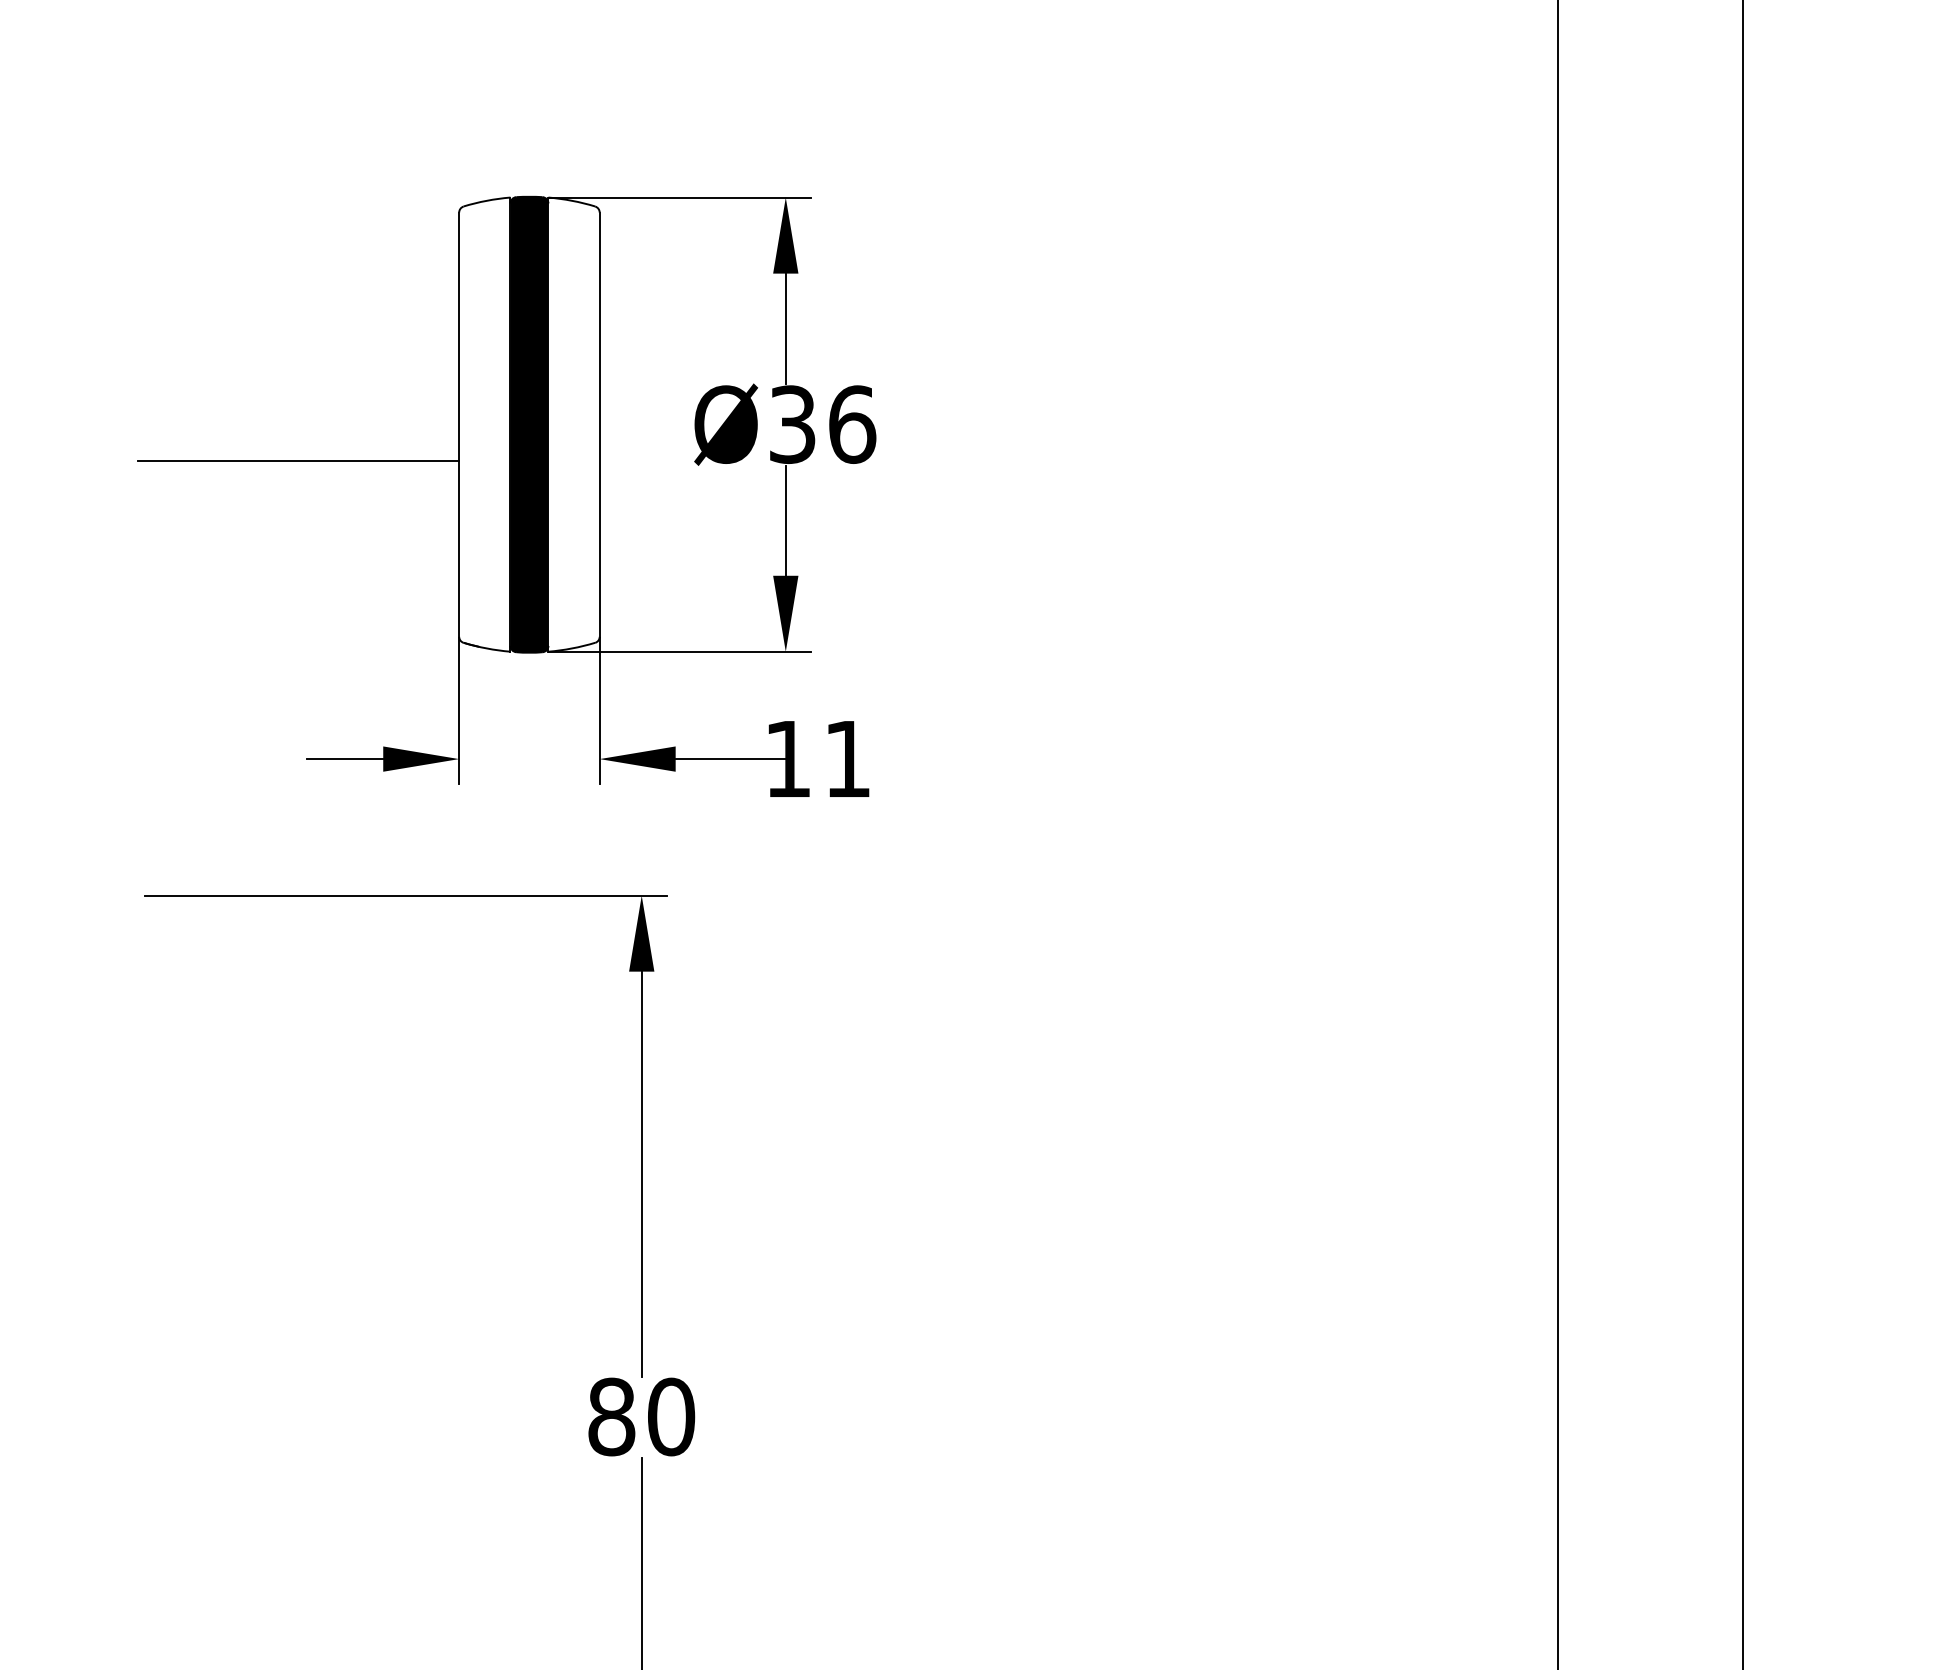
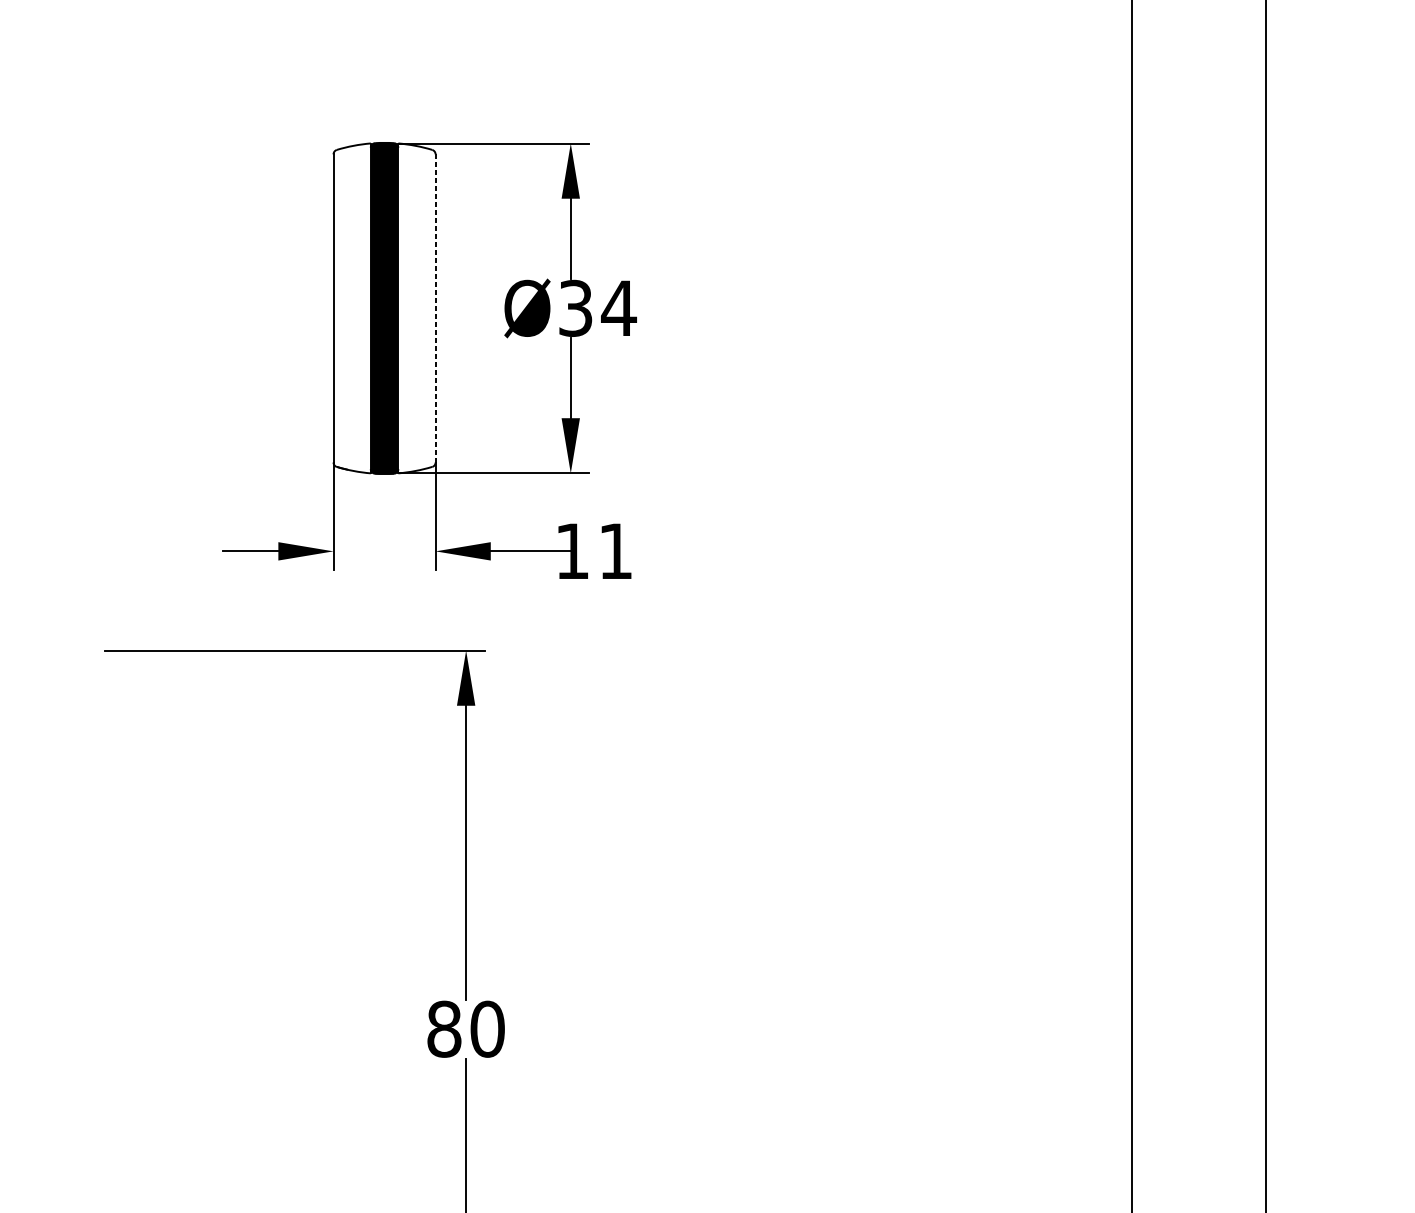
text: (851, 424) -> (618, 308), Ø36 -> Ø34
line: (599, 425) -> (435, 309), solid -> dashed
line: (298, 460) -> (216, 334), removed

